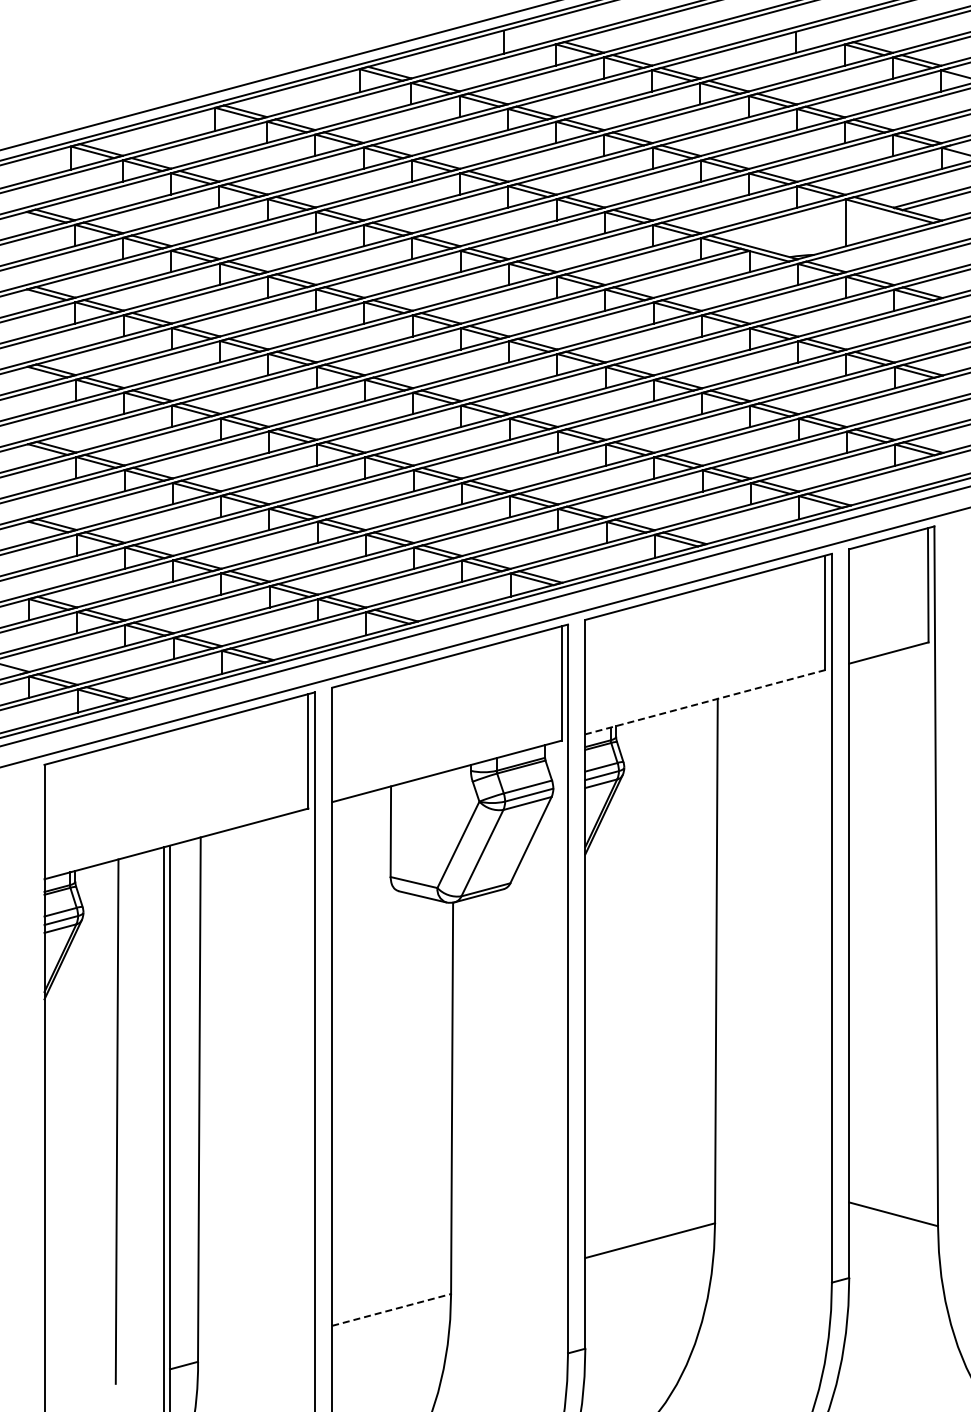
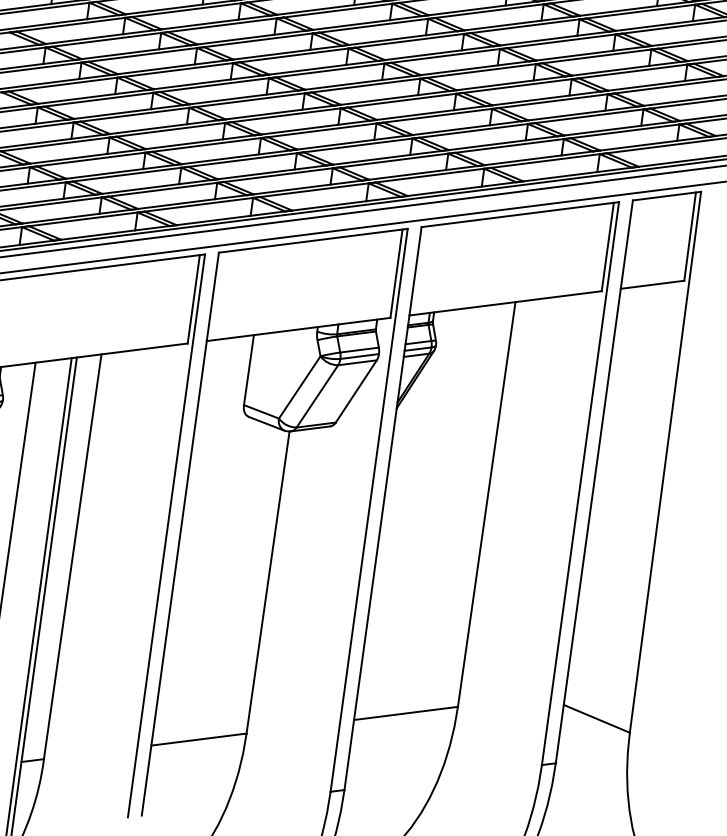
line: (704, 702) -> (504, 303), dashed -> solid
line: (391, 1309) -> (198, 739), dashed -> solid

